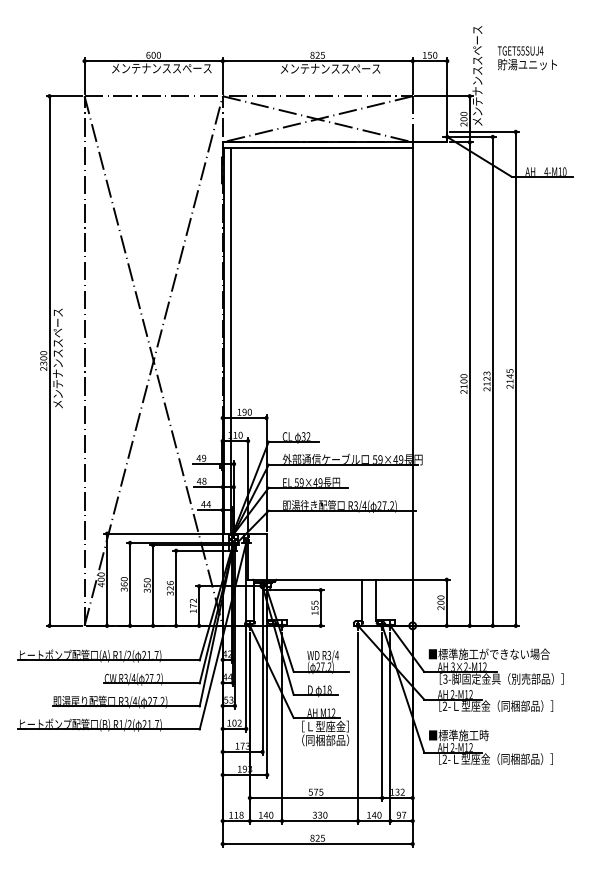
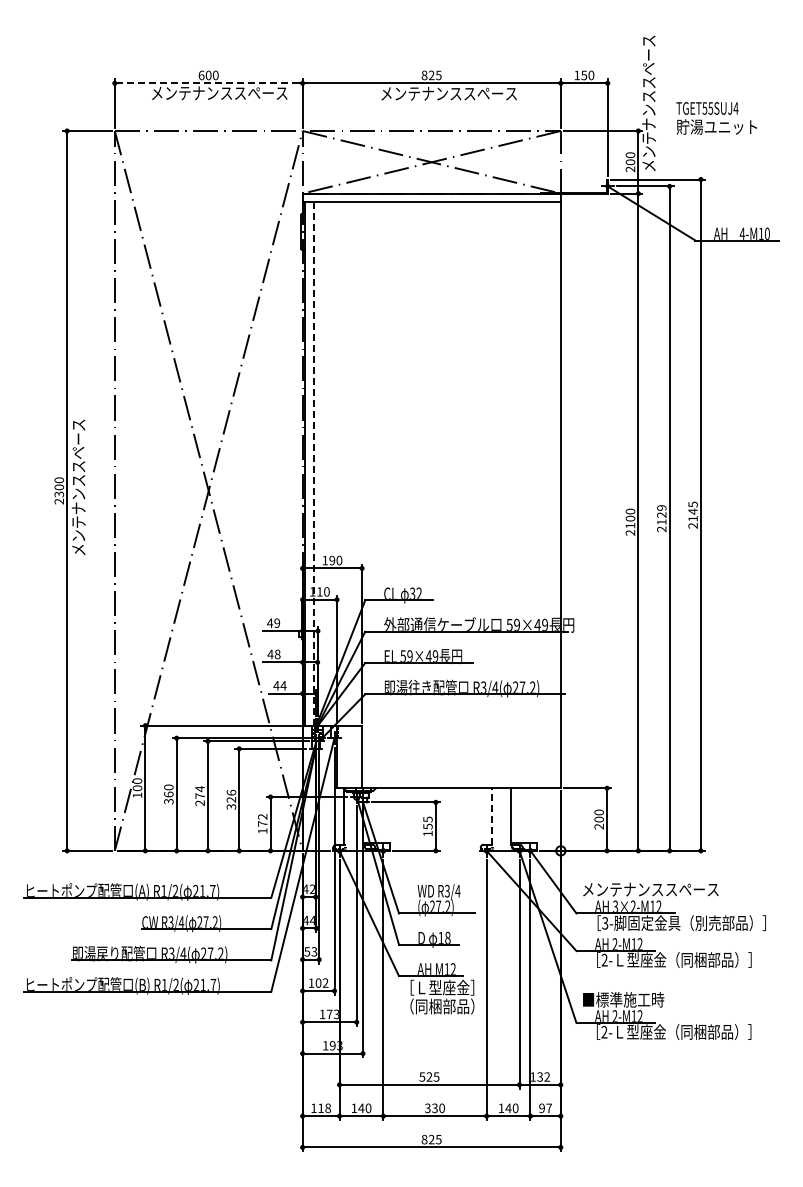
text: (527, 58) -> (716, 118), moved
line: (153, 61) -> (208, 83), solid -> dashed
line: (230, 340) -> (313, 463), solid -> dashed
text: (486, 373) -> (661, 507), 2123 -> 2129
text: (101, 585) -> (137, 795), 400 -> 100
text: (146, 585) -> (199, 795), 350 -> 274
line: (361, 599) -> (491, 815), solid -> dashed
text: (488, 654) -> (664, 889), ■標準施工ができない場合 -> メンテナンススペース
text: (316, 791) -> (429, 1076), 575 -> 525

